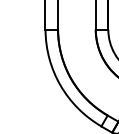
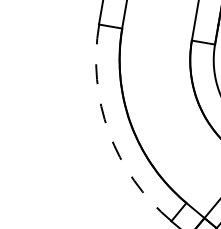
arc: (60, 85) -> (108, 132), solid -> dashed

